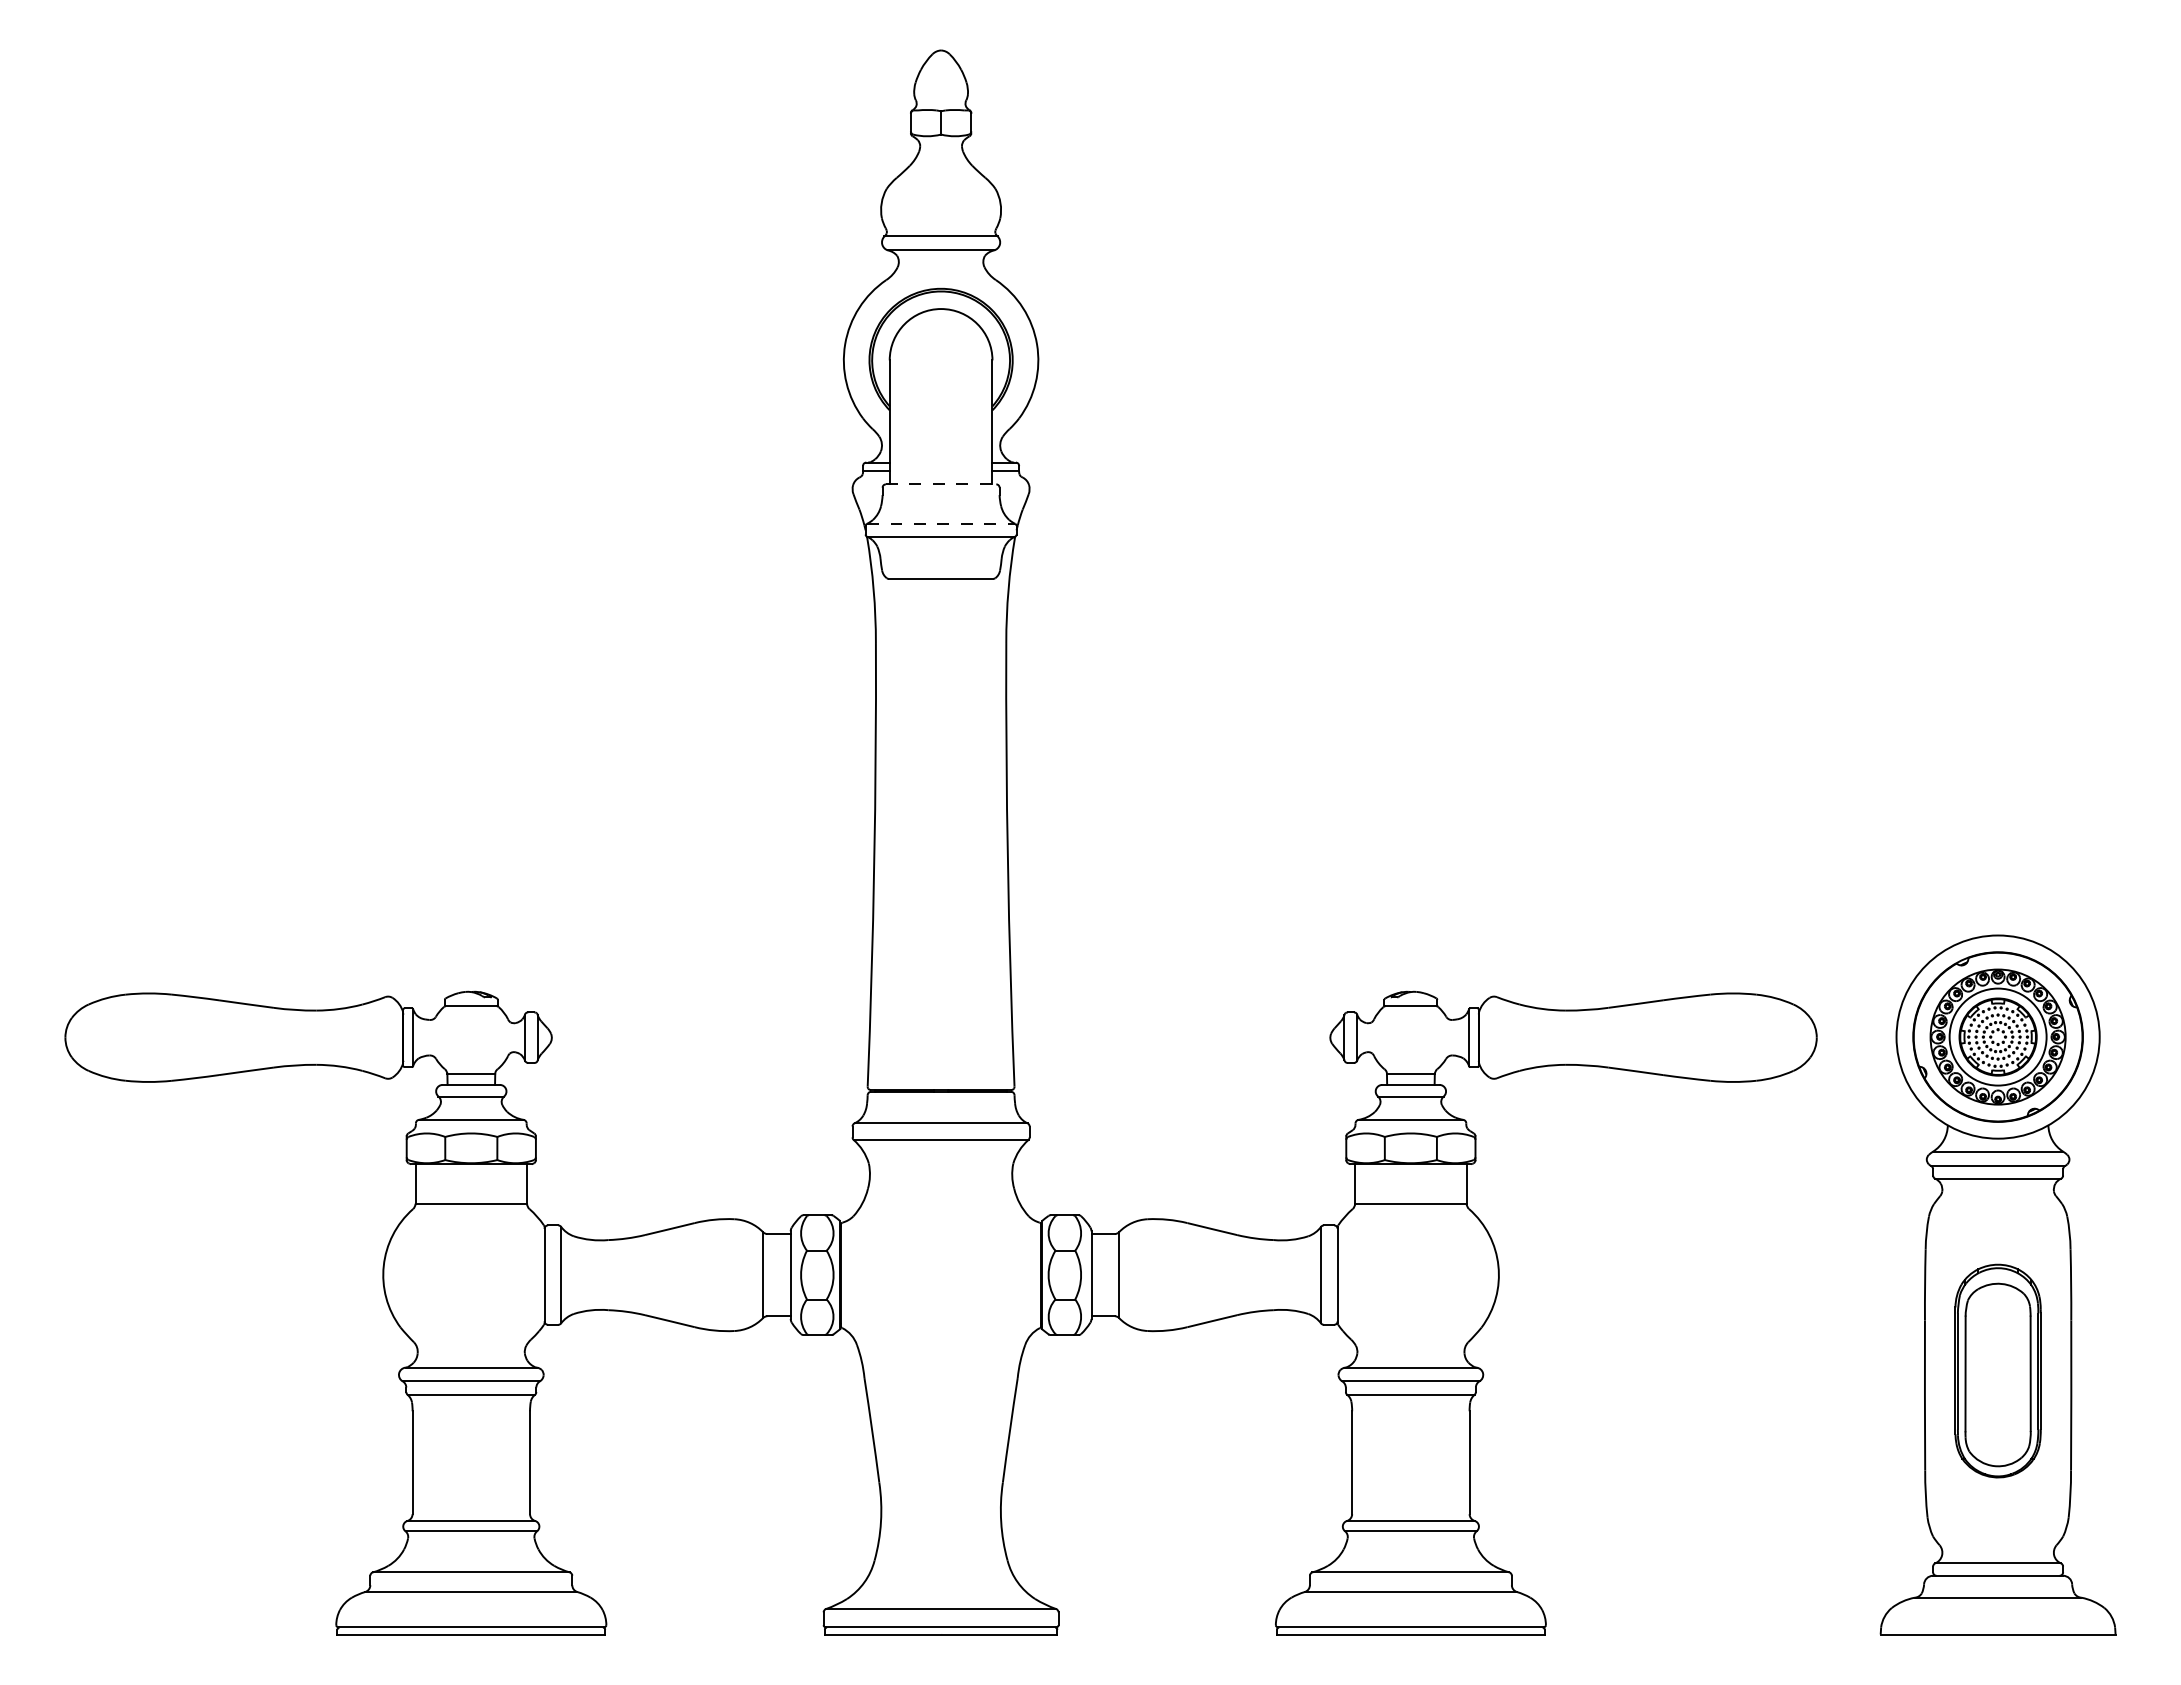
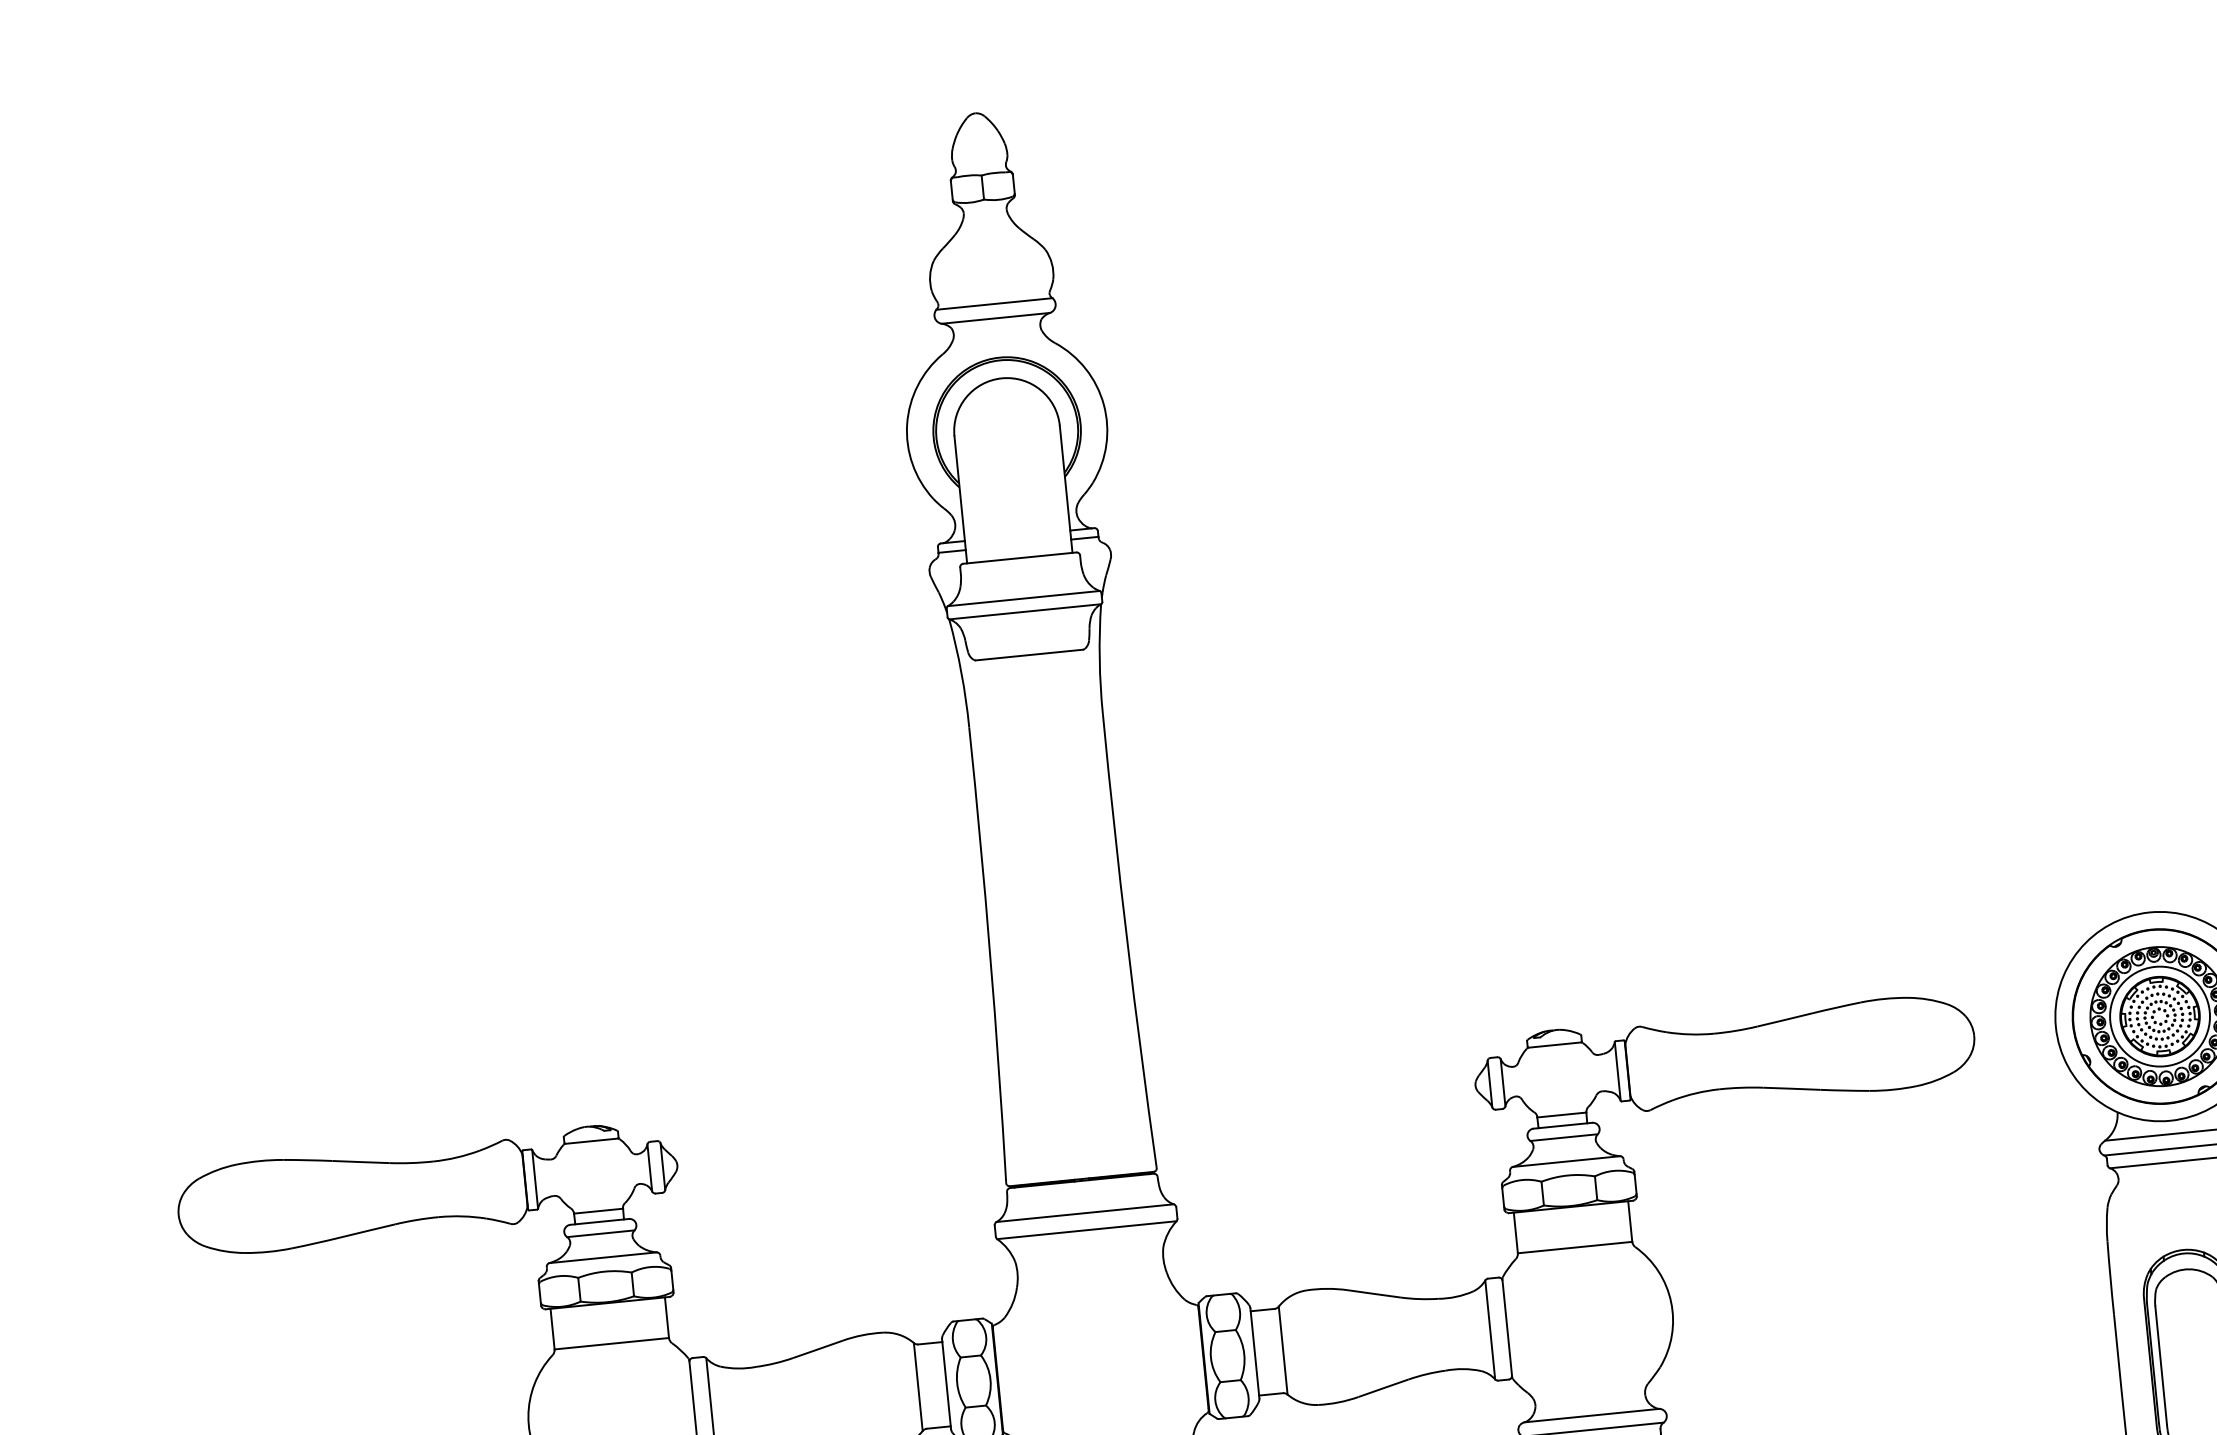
line: (941, 484) -> (1020, 558), dashed -> solid
line: (941, 523) -> (1024, 598), dashed -> solid

